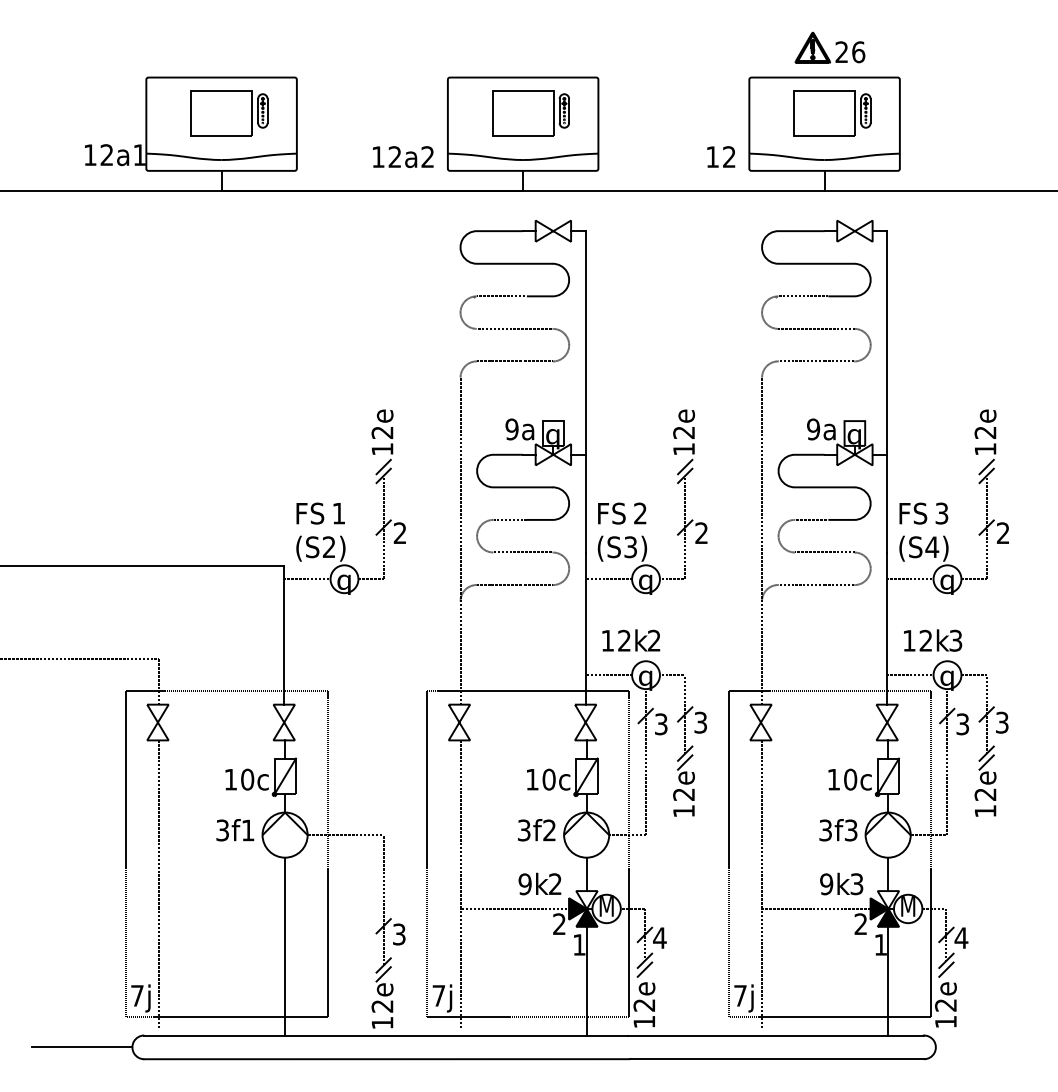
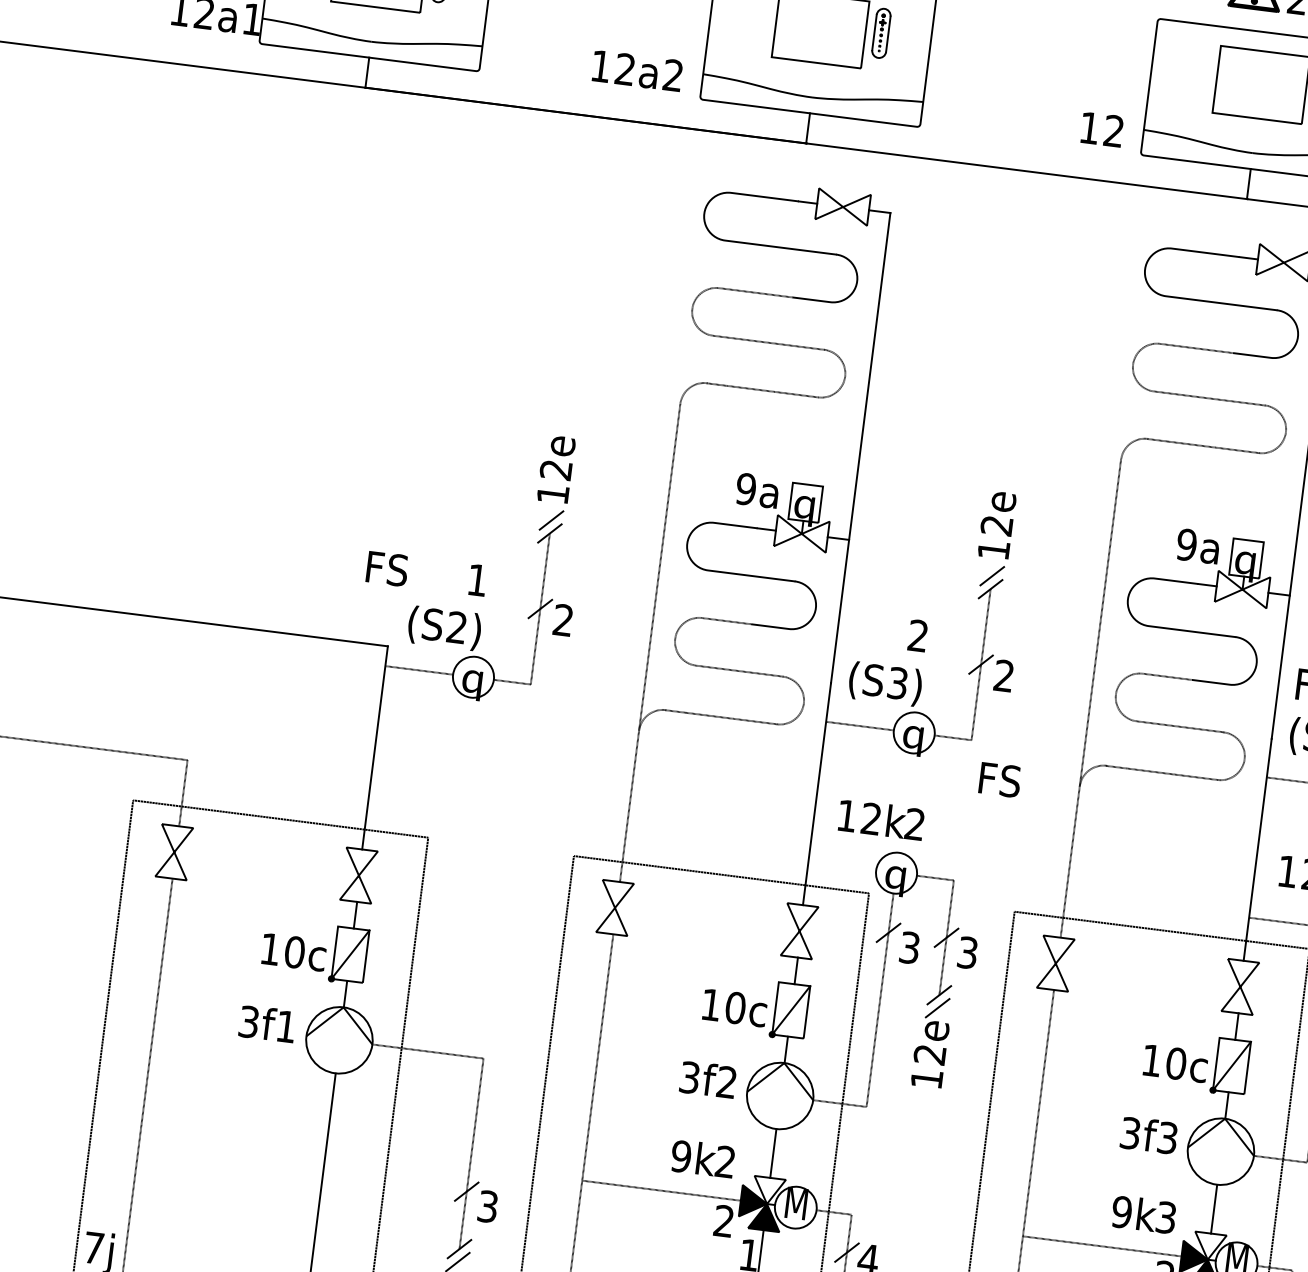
text: (310, 513) -> (387, 568), moved
text: (611, 513) -> (999, 779), moved
line: (608, 675) -> (841, 866), removed

